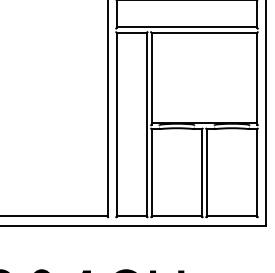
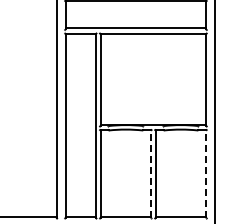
line: (202, 172) -> (151, 173), solid -> dashed
line: (257, 172) -> (206, 173), solid -> dashed

